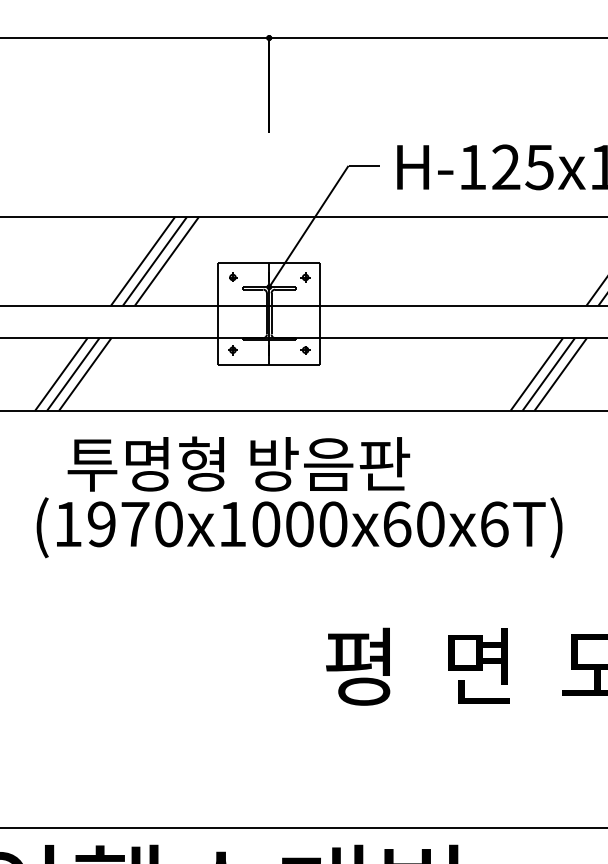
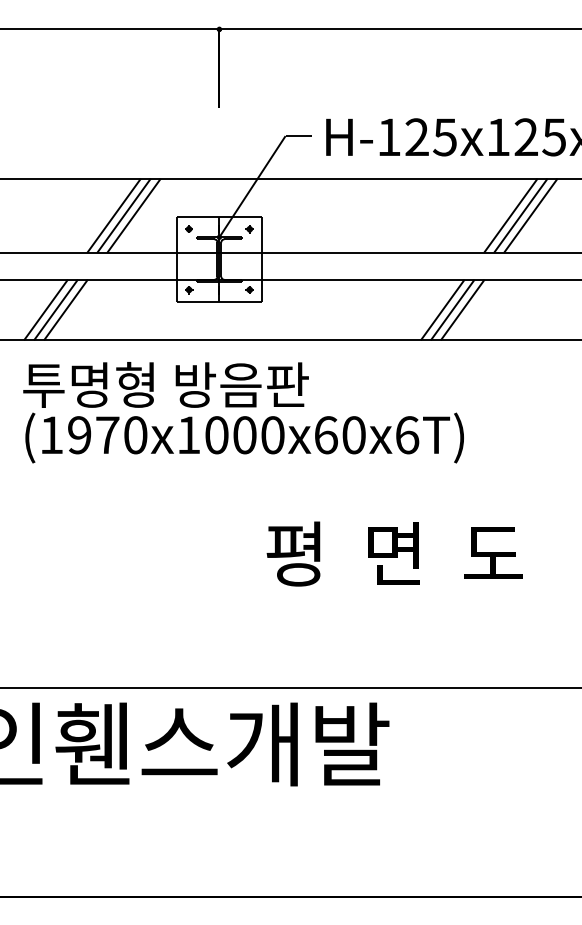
text: (238, 463) -> (165, 384), moved

